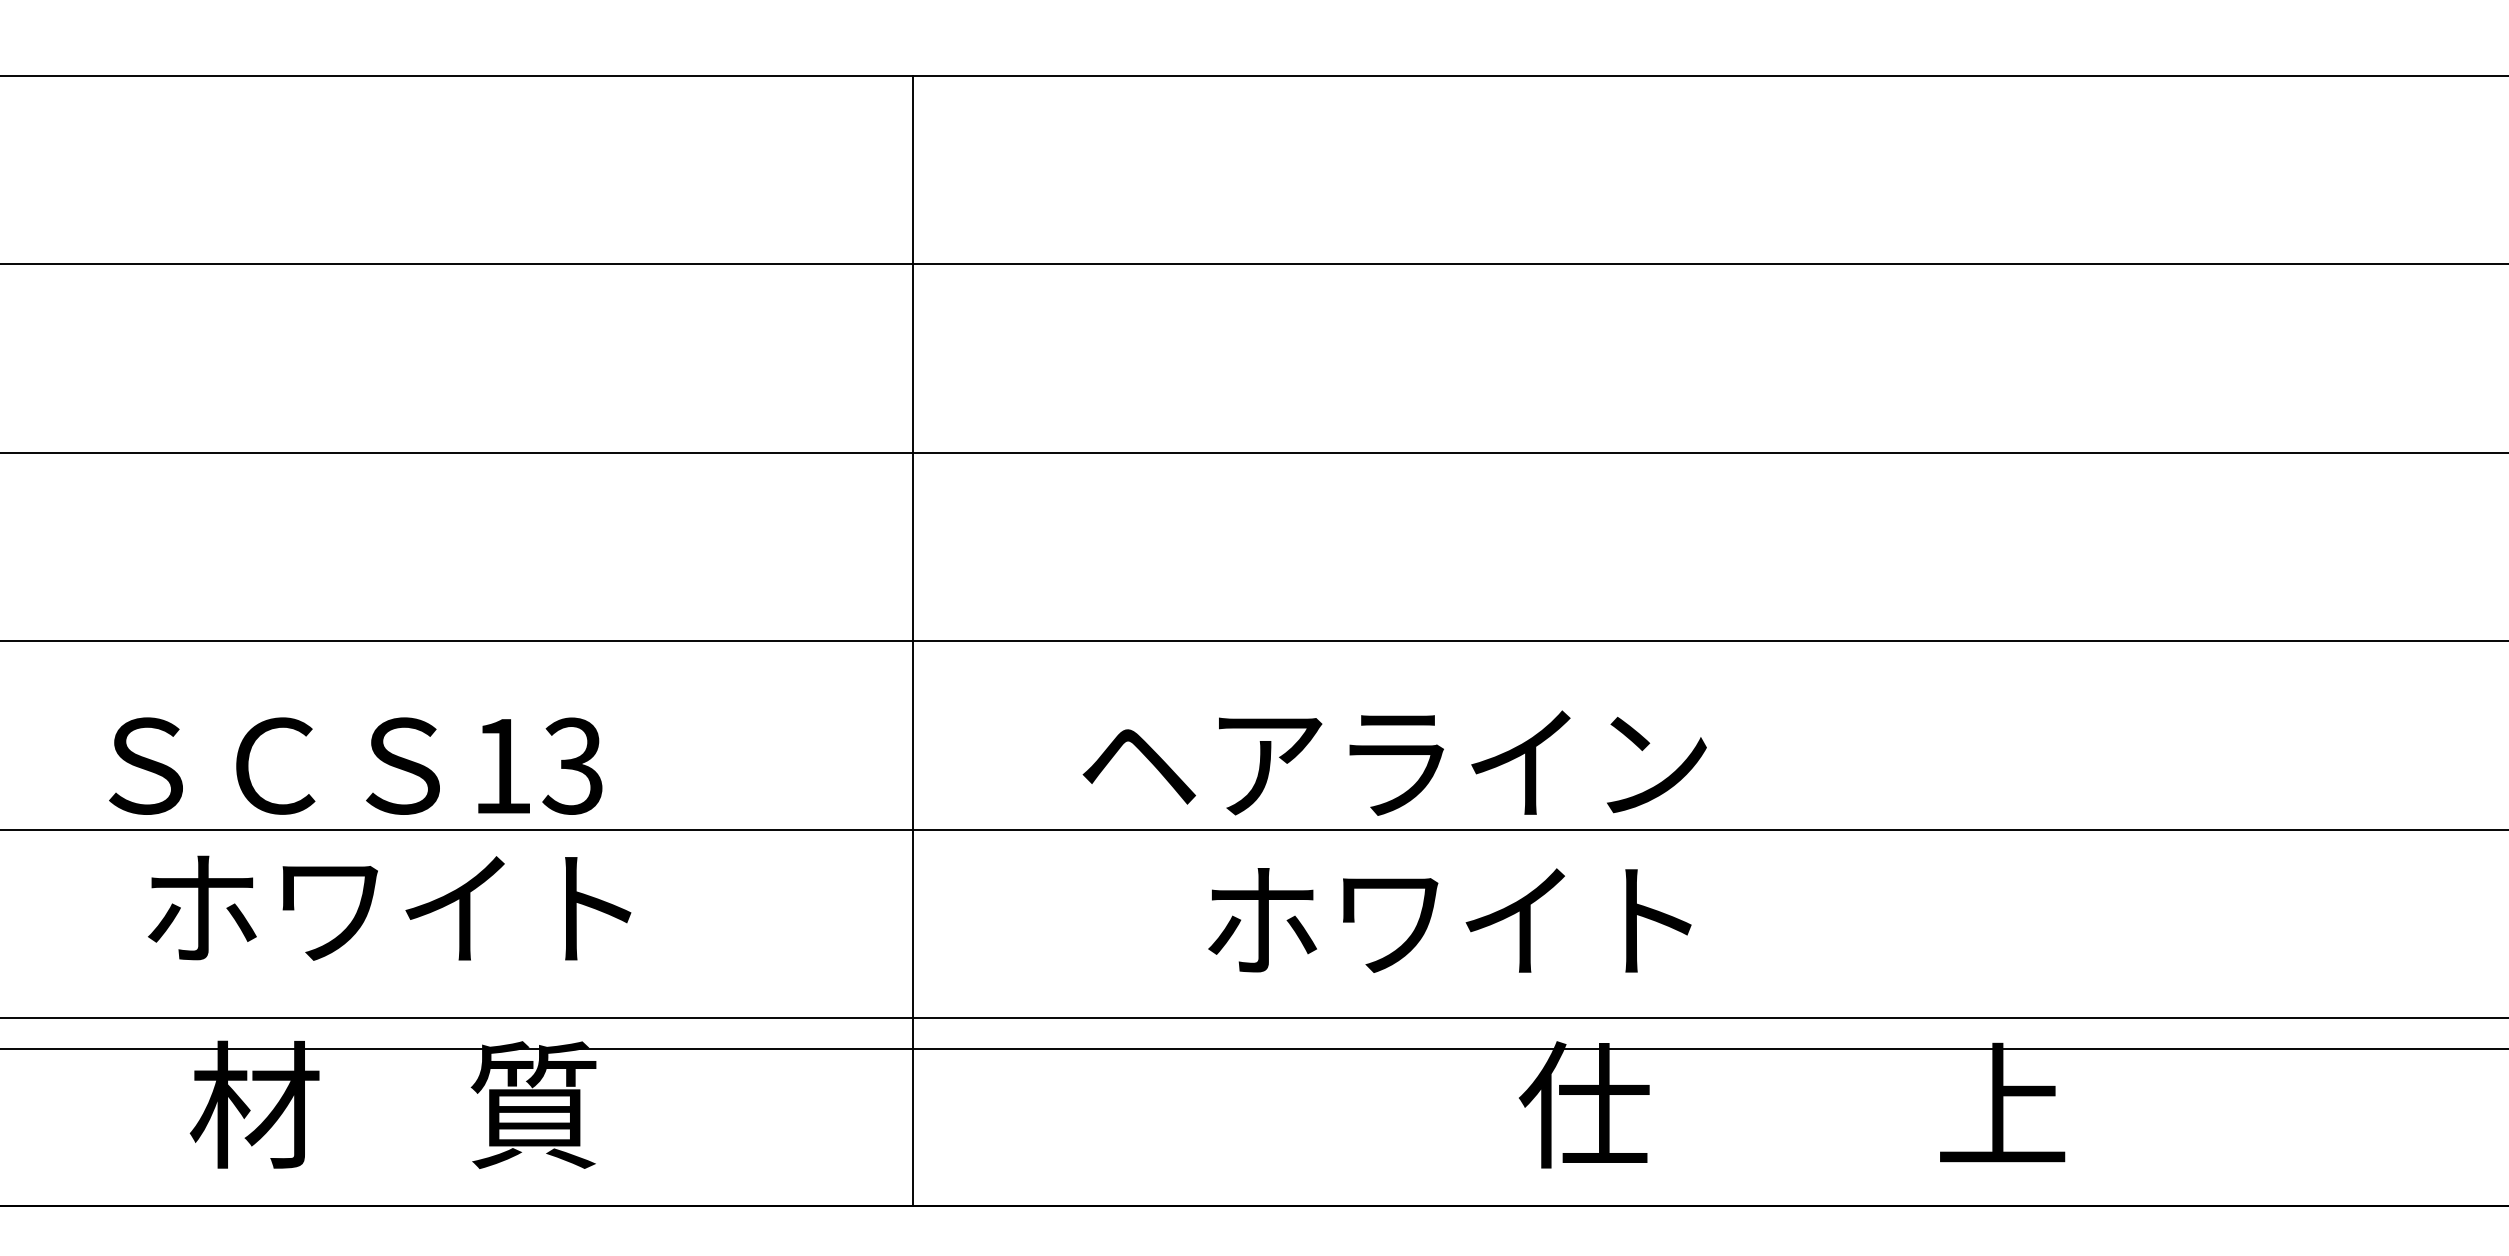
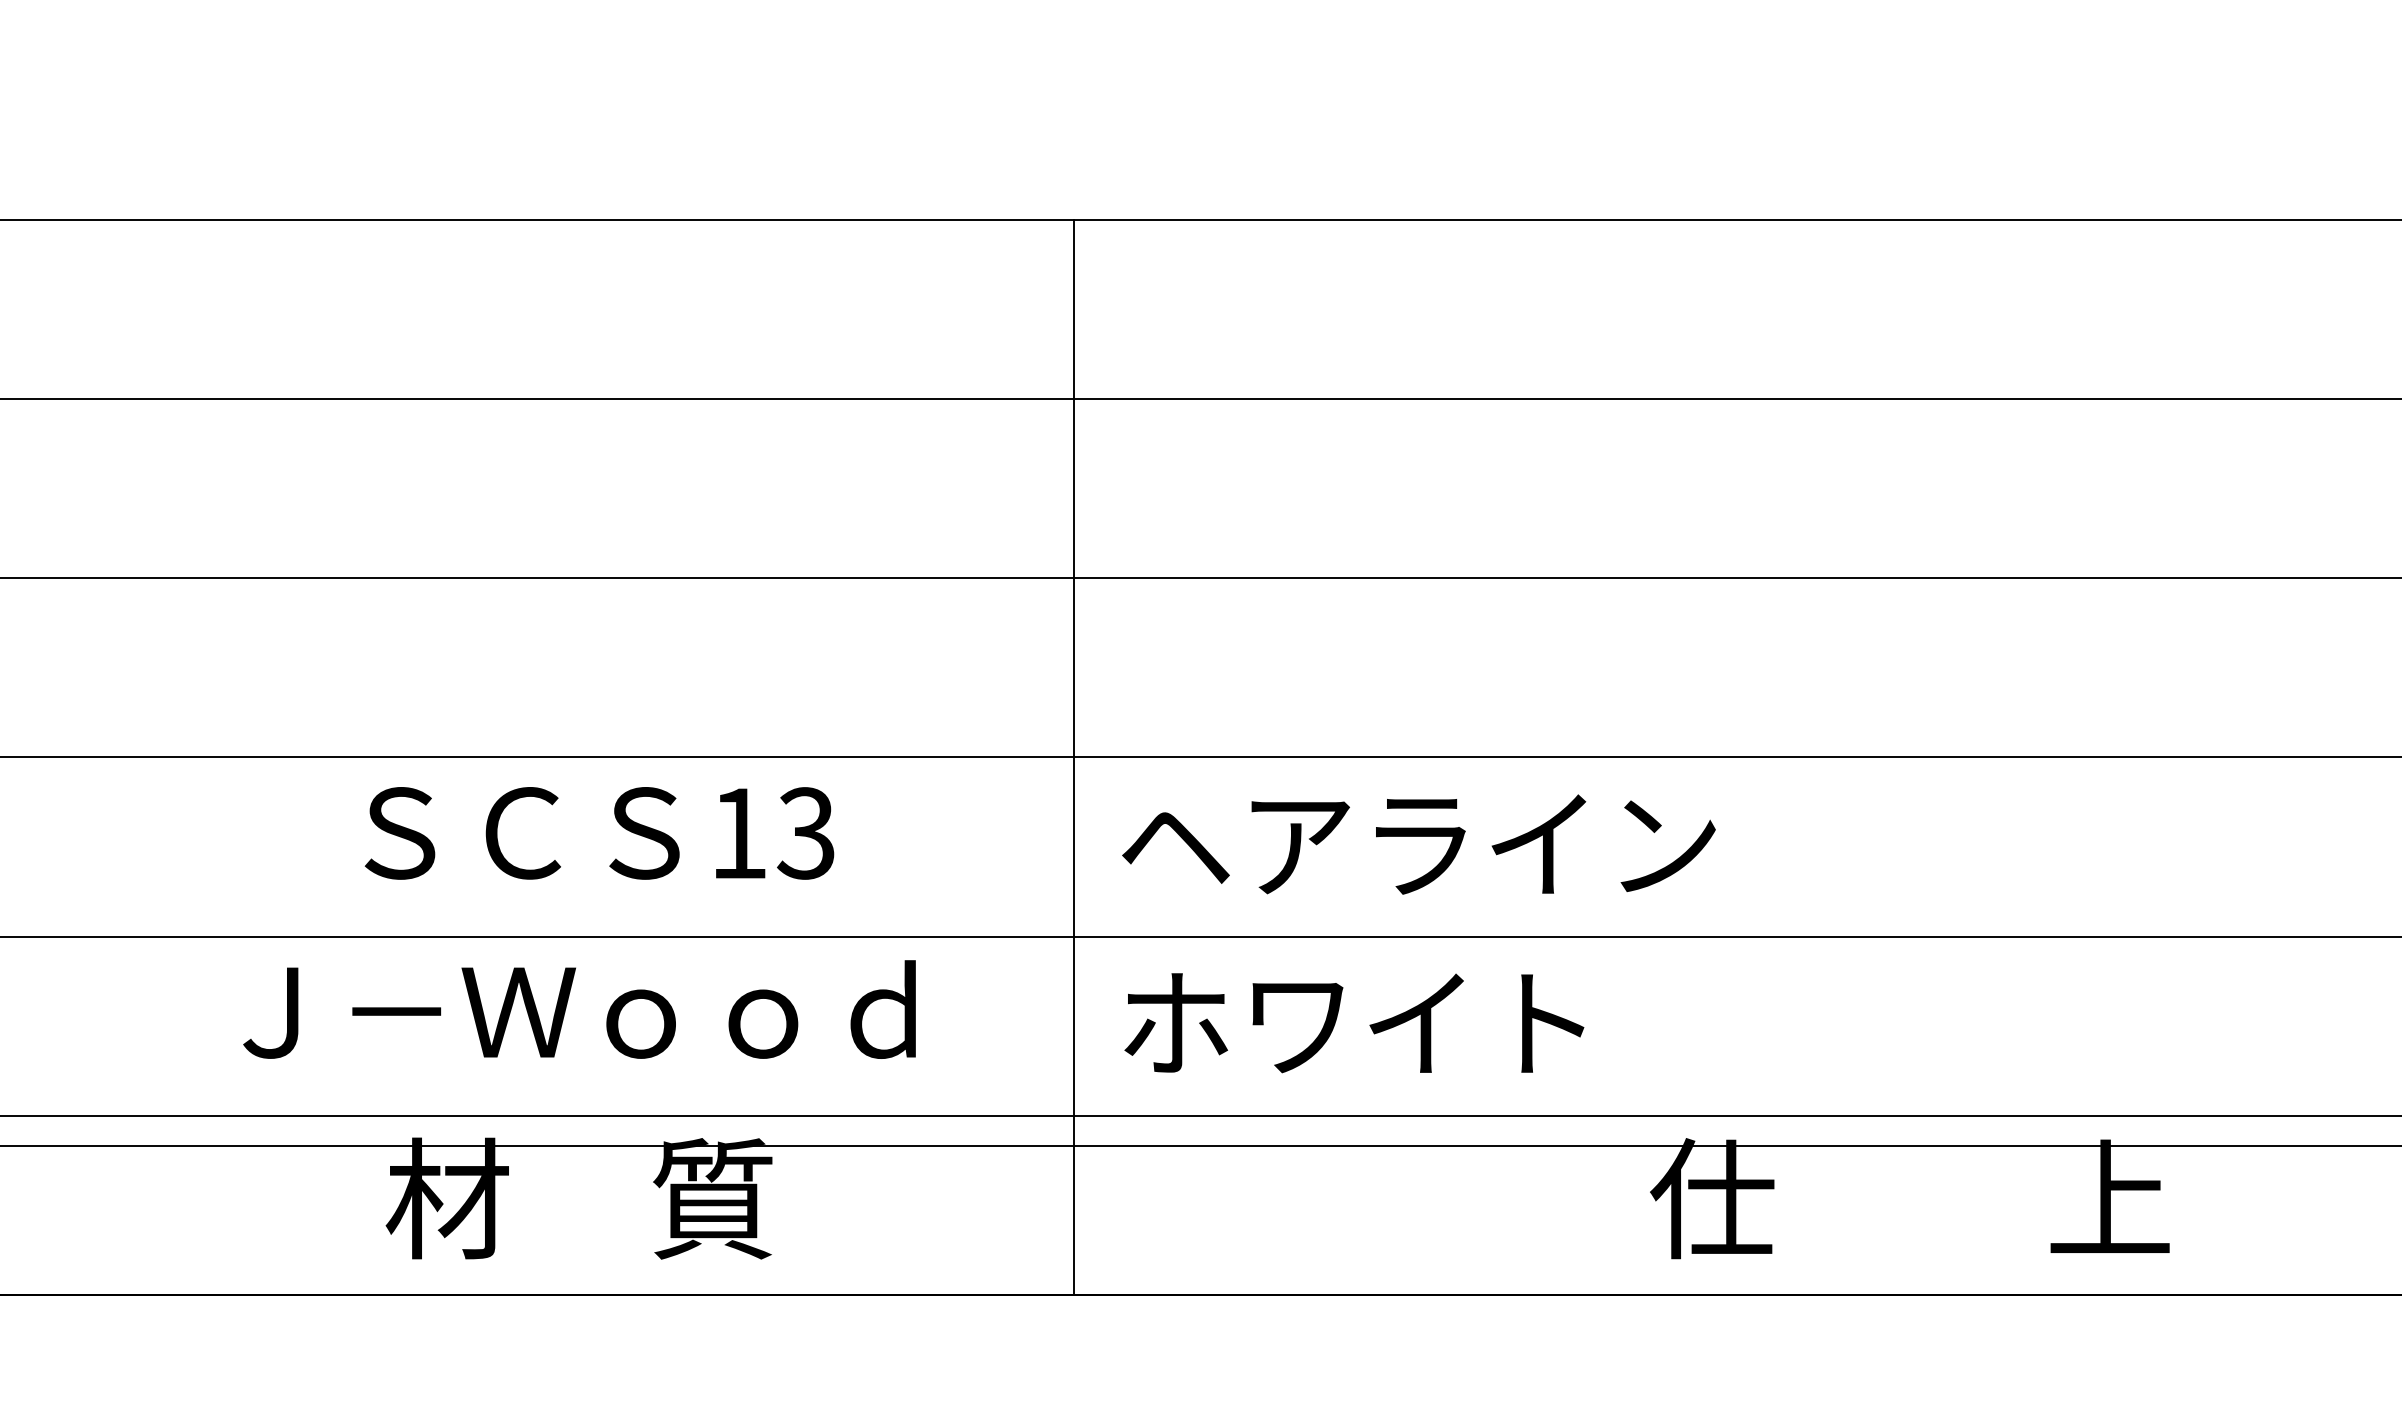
text: (1394, 763) -> (1418, 844), moved
text: (355, 766) -> (599, 833), moved
text: (393, 907) -> (579, 1010), ホワイト -> Ｊ－Ｗｏｏｄ
text: (1450, 920) -> (1354, 1023), moved

